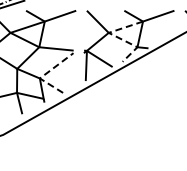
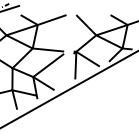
line: (116, 36) -> (103, 38), dashed -> solid
line: (45, 74) -> (38, 73), dashed -> solid

